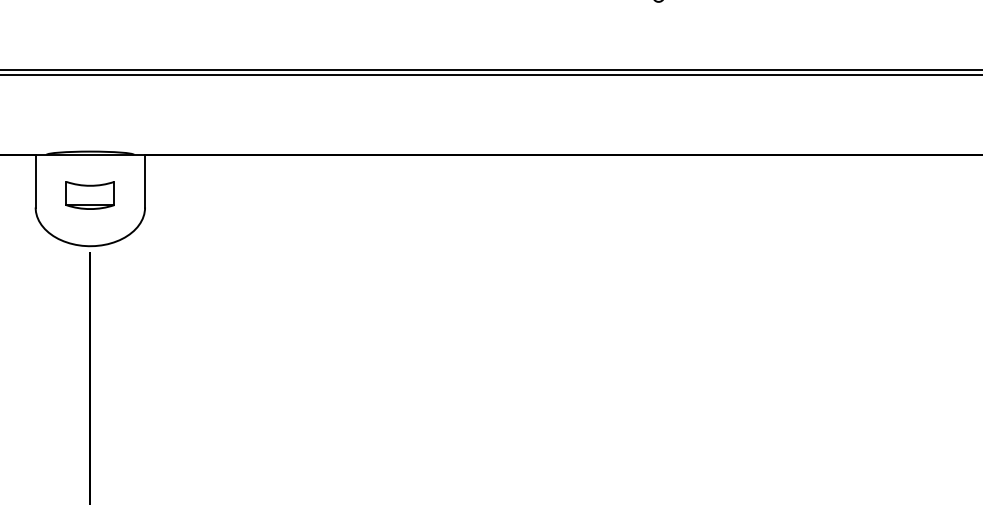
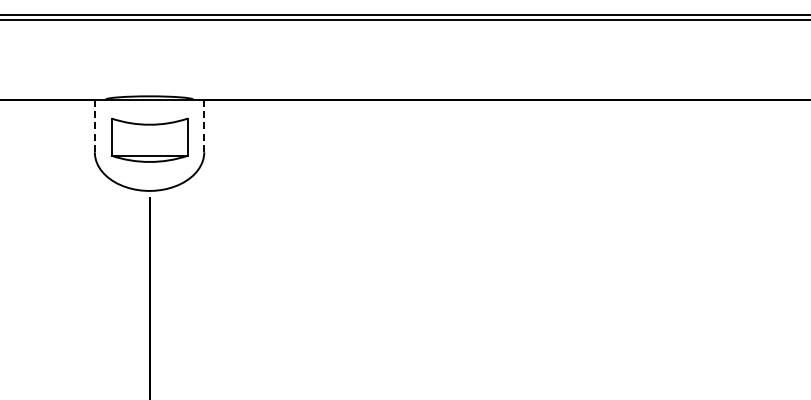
line: (145, 180) -> (204, 125), solid -> dashed
line: (35, 181) -> (94, 126), solid -> dashed
part: (89, 195) -> (148, 140), size x1.6

